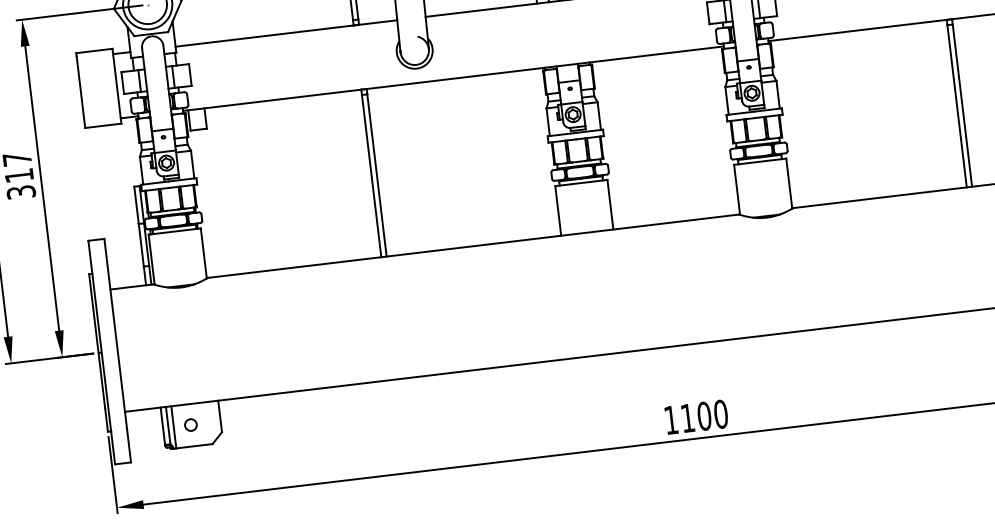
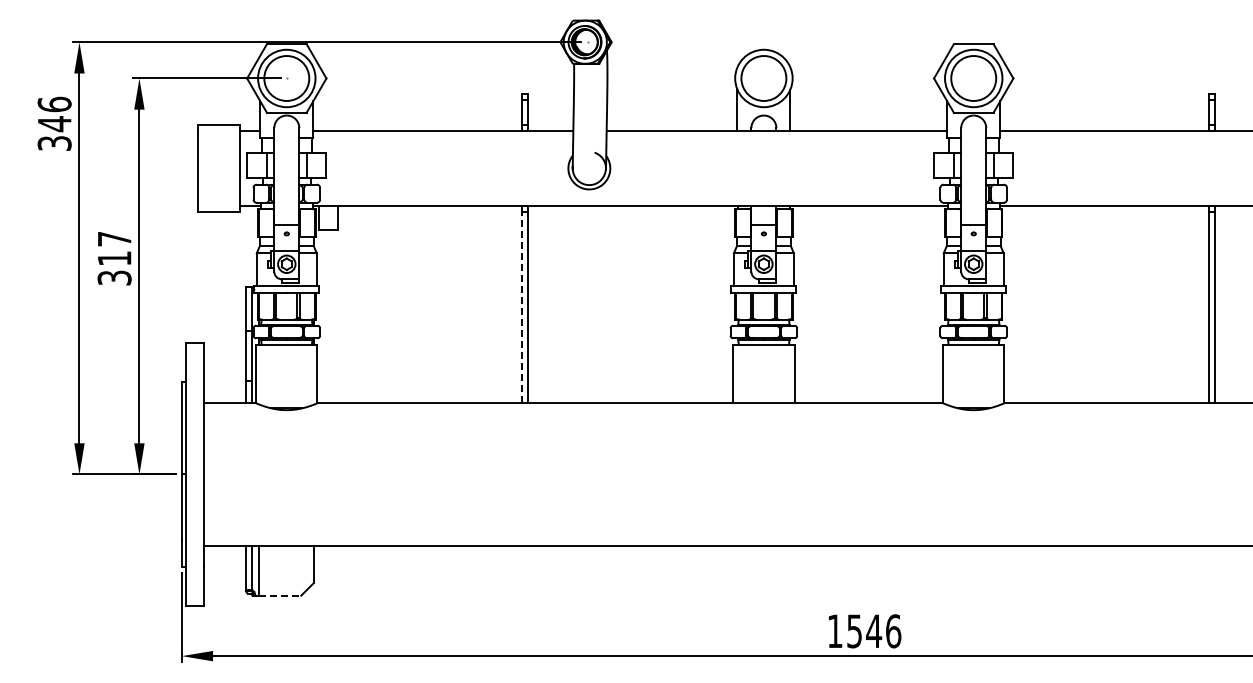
line: (371, 176) -> (522, 307), solid -> dashed
text: (704, 416) -> (874, 631), 1100 -> 1546
circle: (190, 424) -> (278, 570), removed
line: (194, 446) -> (280, 595), solid -> dashed

